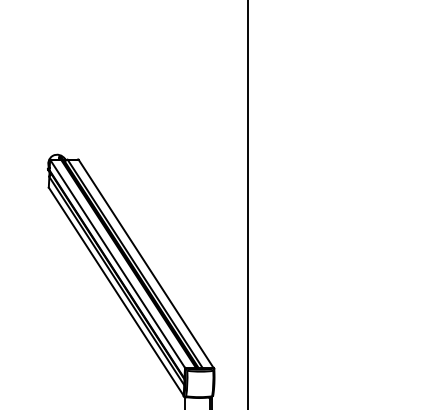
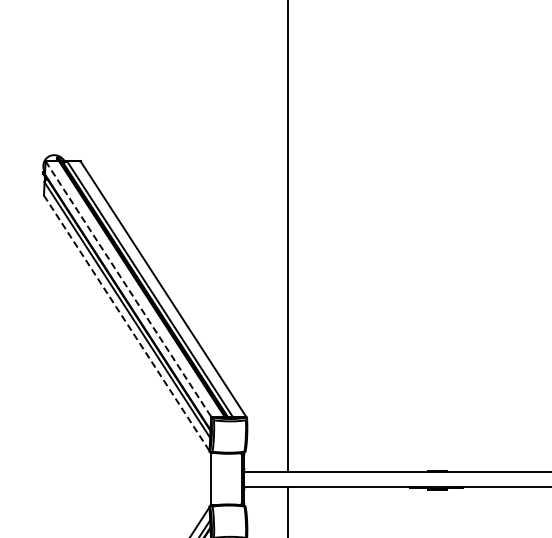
line: (117, 264) -> (128, 289), solid -> dashed
line: (116, 291) -> (127, 323), solid -> dashed

